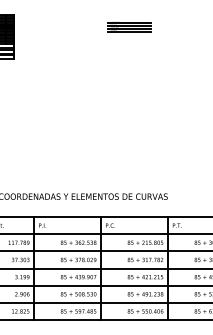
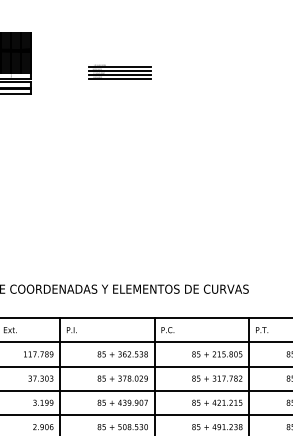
part: (129, 27) -> (119, 72), moved

